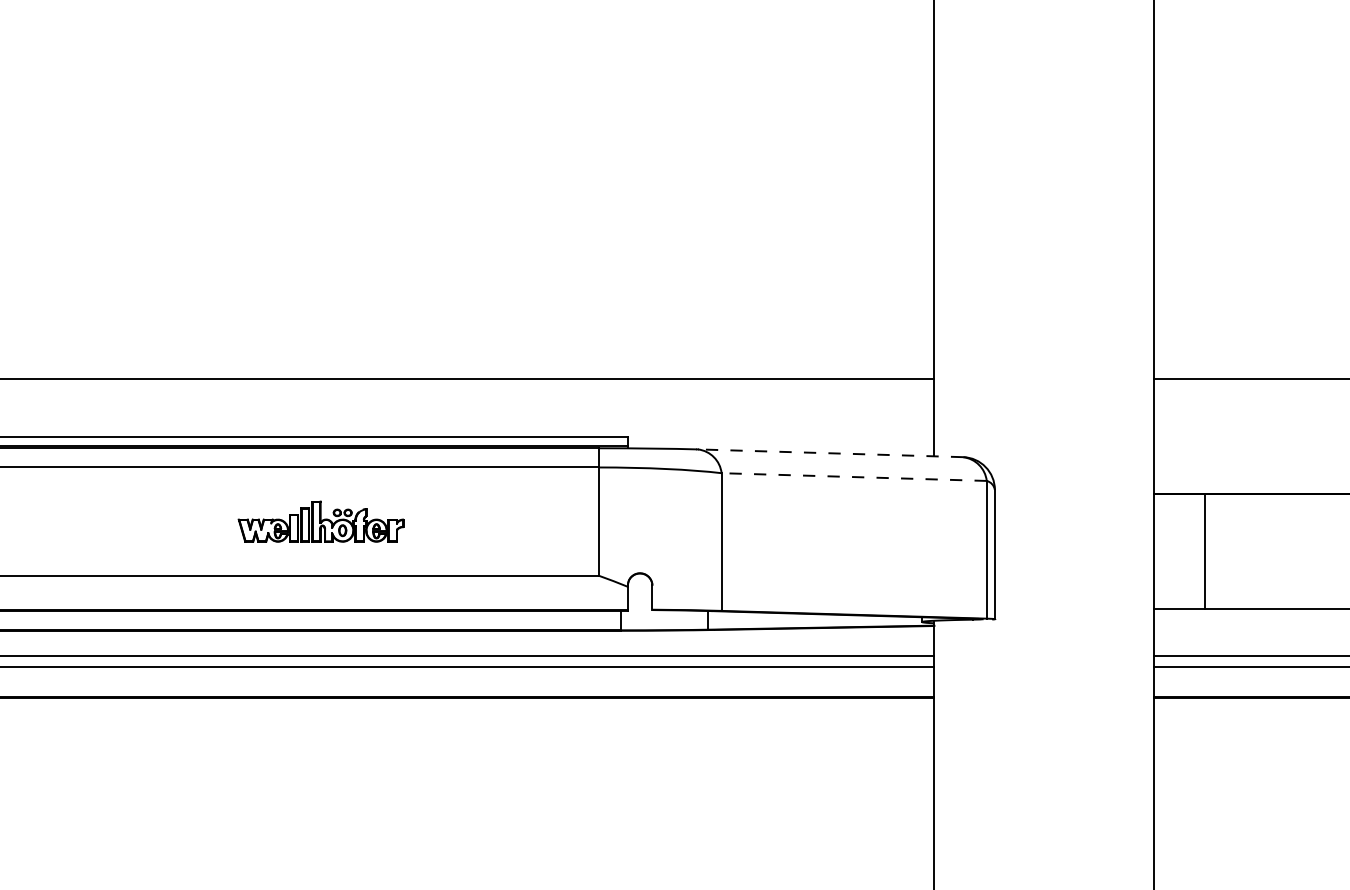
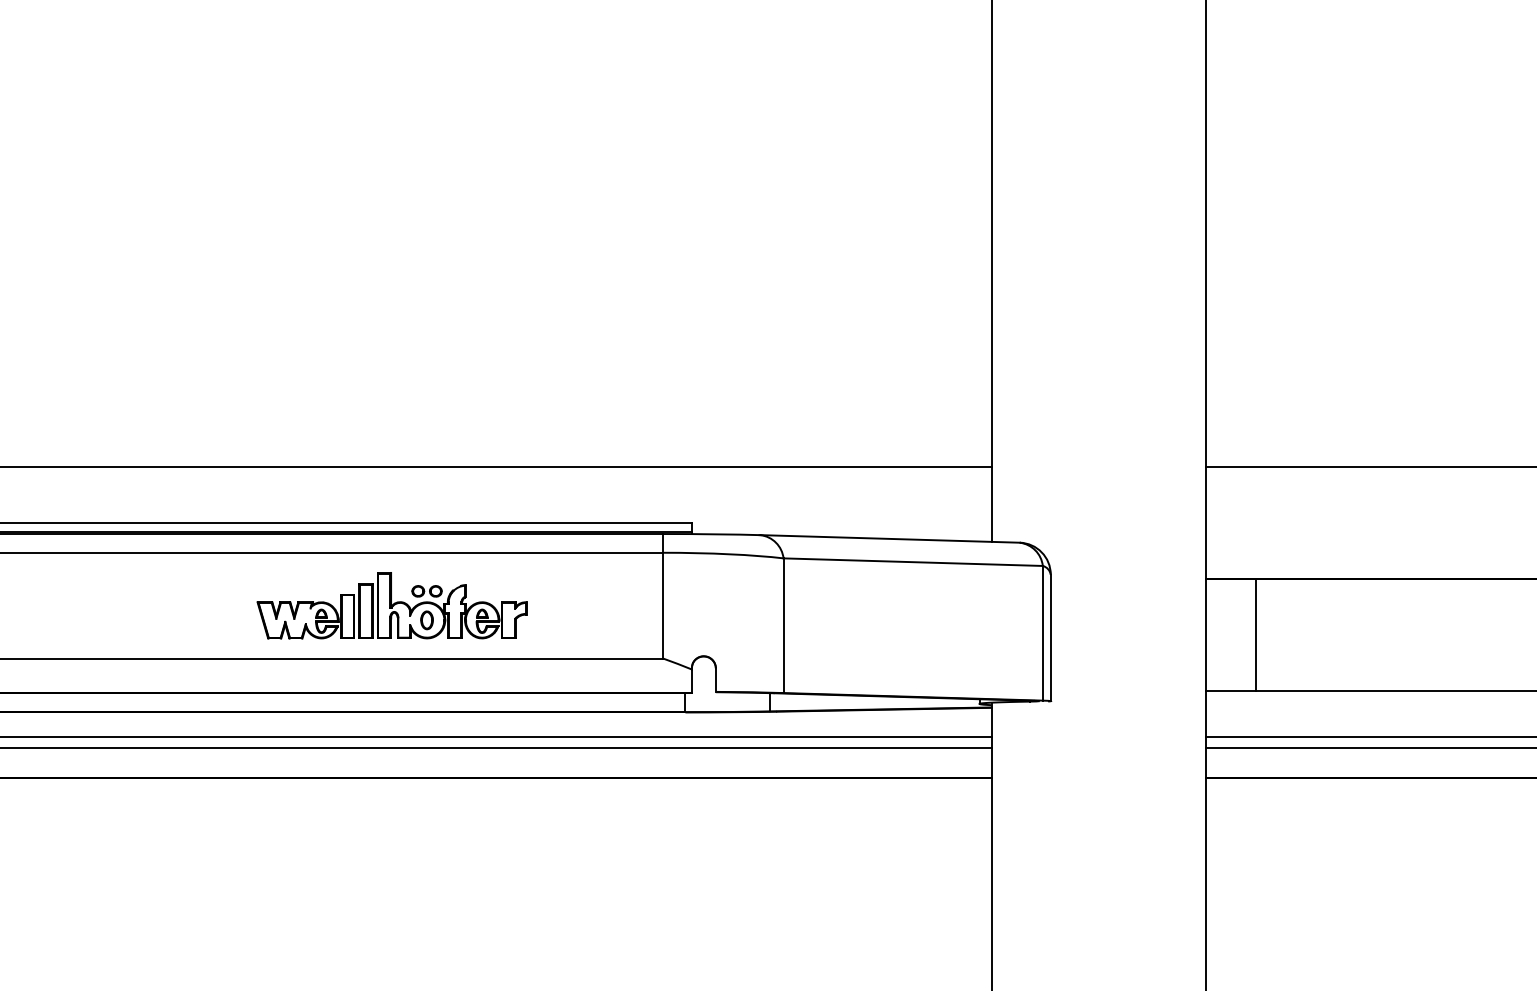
line: (830, 452) -> (890, 538), dashed -> solid
line: (854, 477) -> (913, 562), dashed -> solid
part: (320, 521) -> (391, 605), size x1.67

